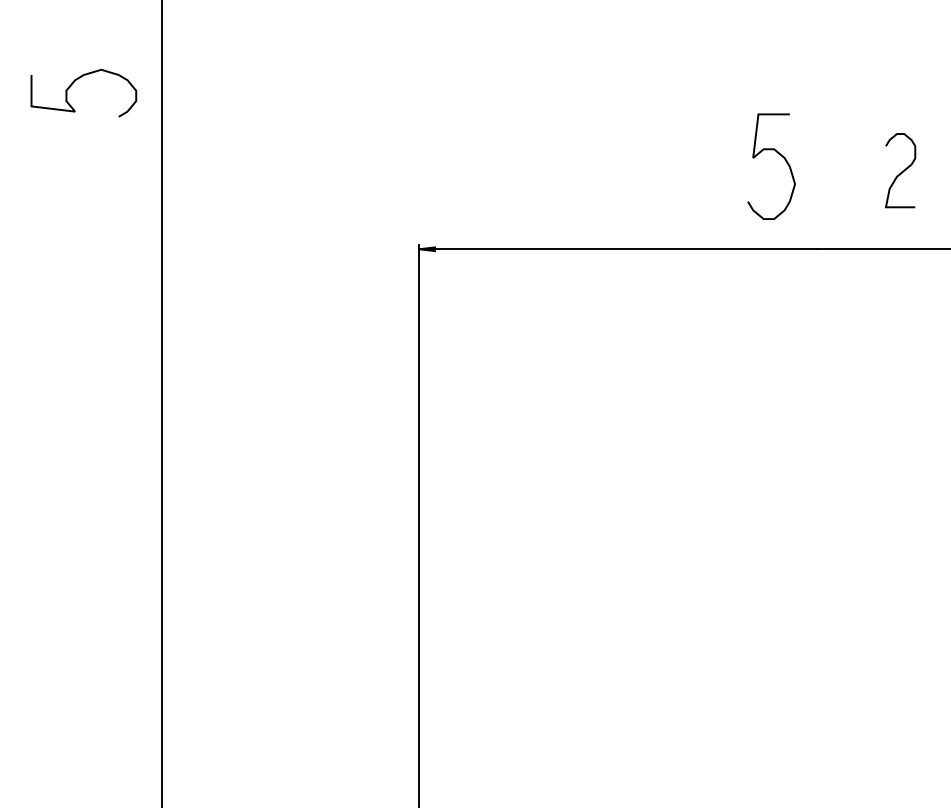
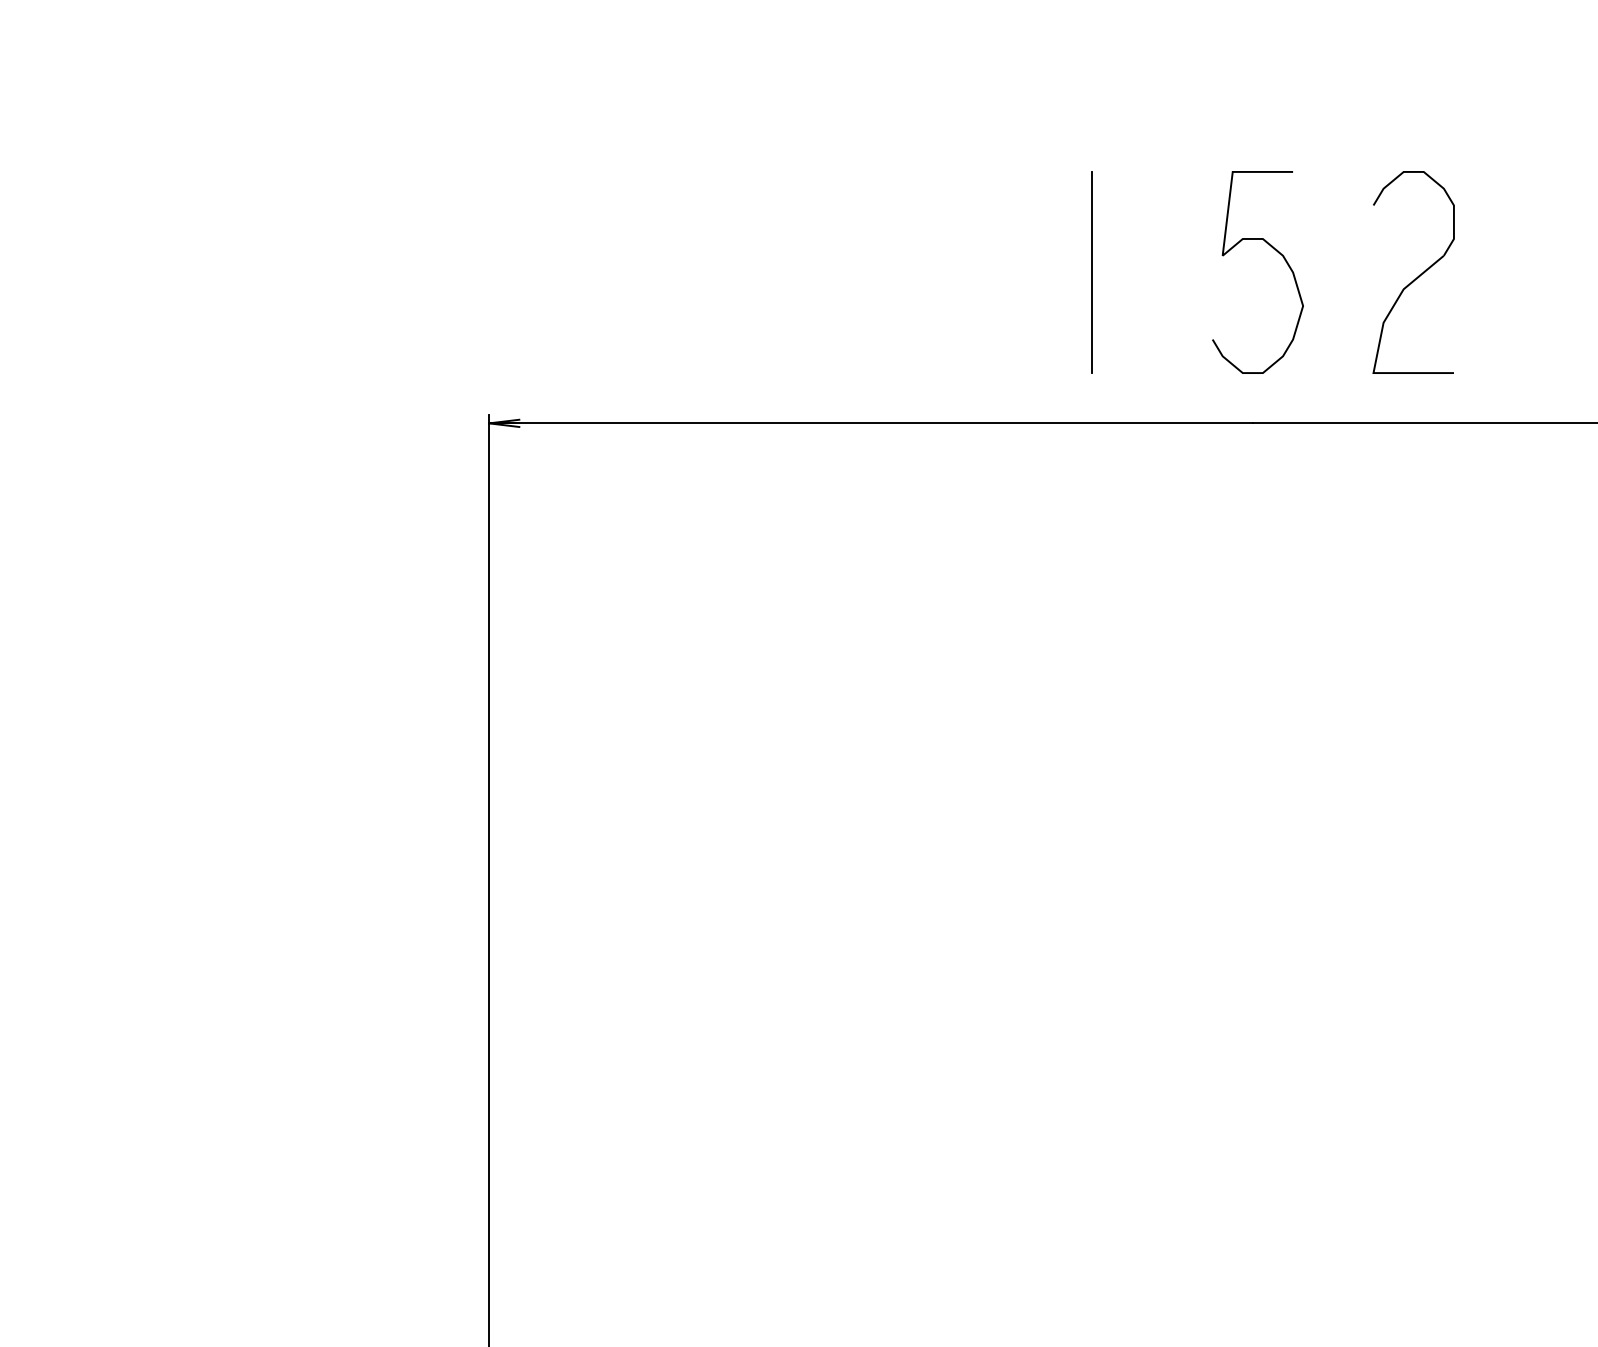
curve: (778, 154) -> (1271, 249), moved
line: (732, 170) -> (1090, 272), added
part: (900, 170) -> (1413, 272), size x1.43

